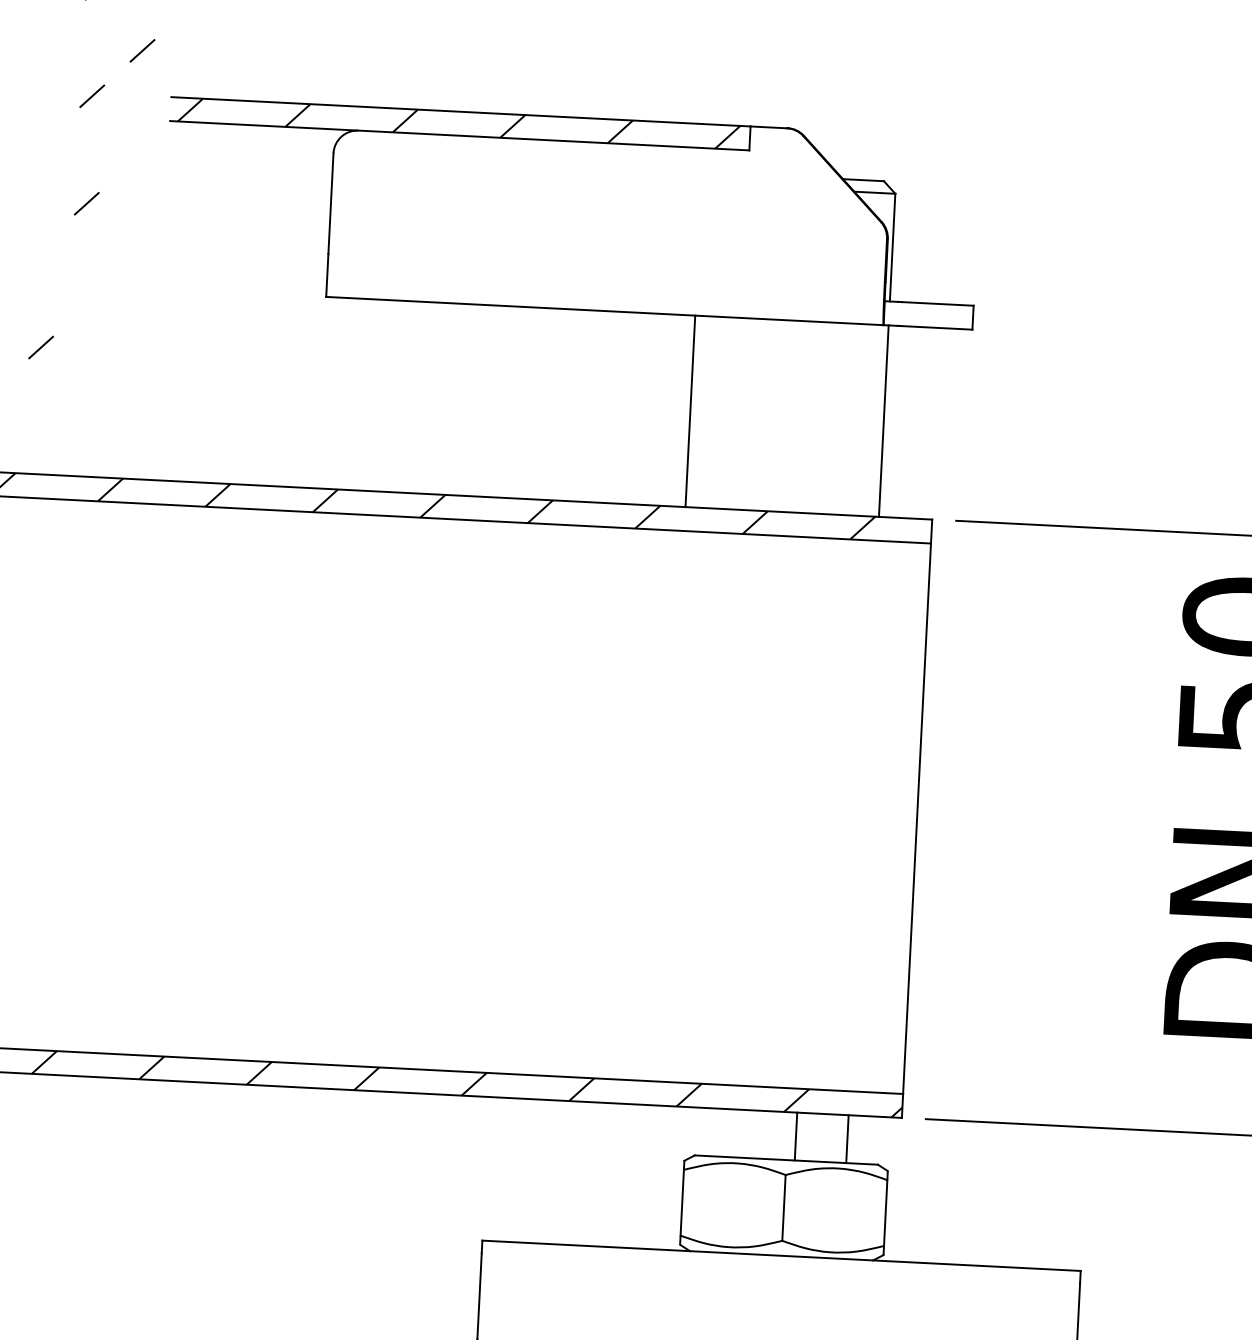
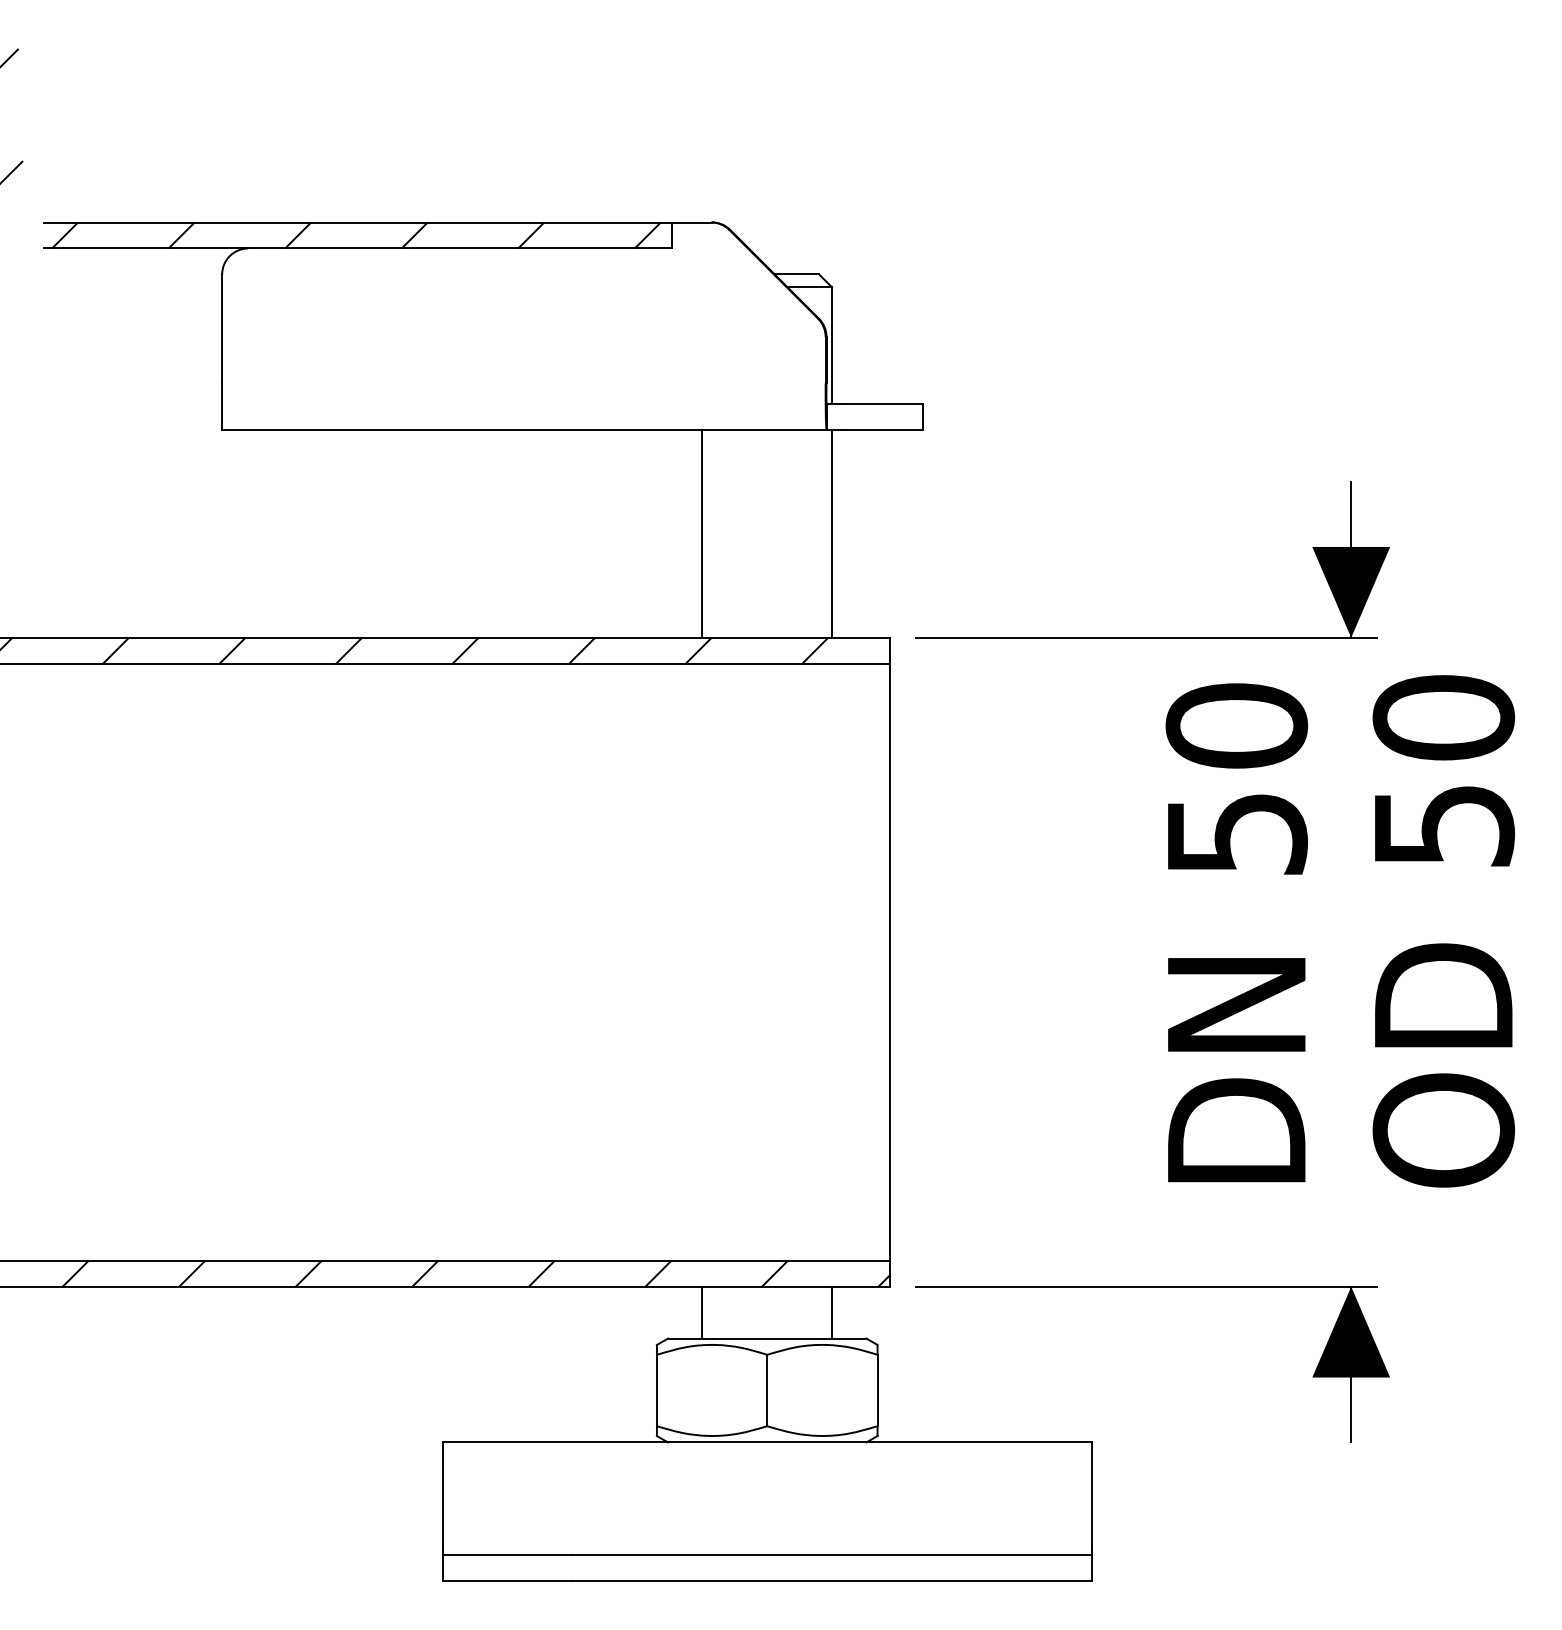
line: (690, 410) -> (702, 533), moved
line: (796, 1136) -> (702, 1312), moved

